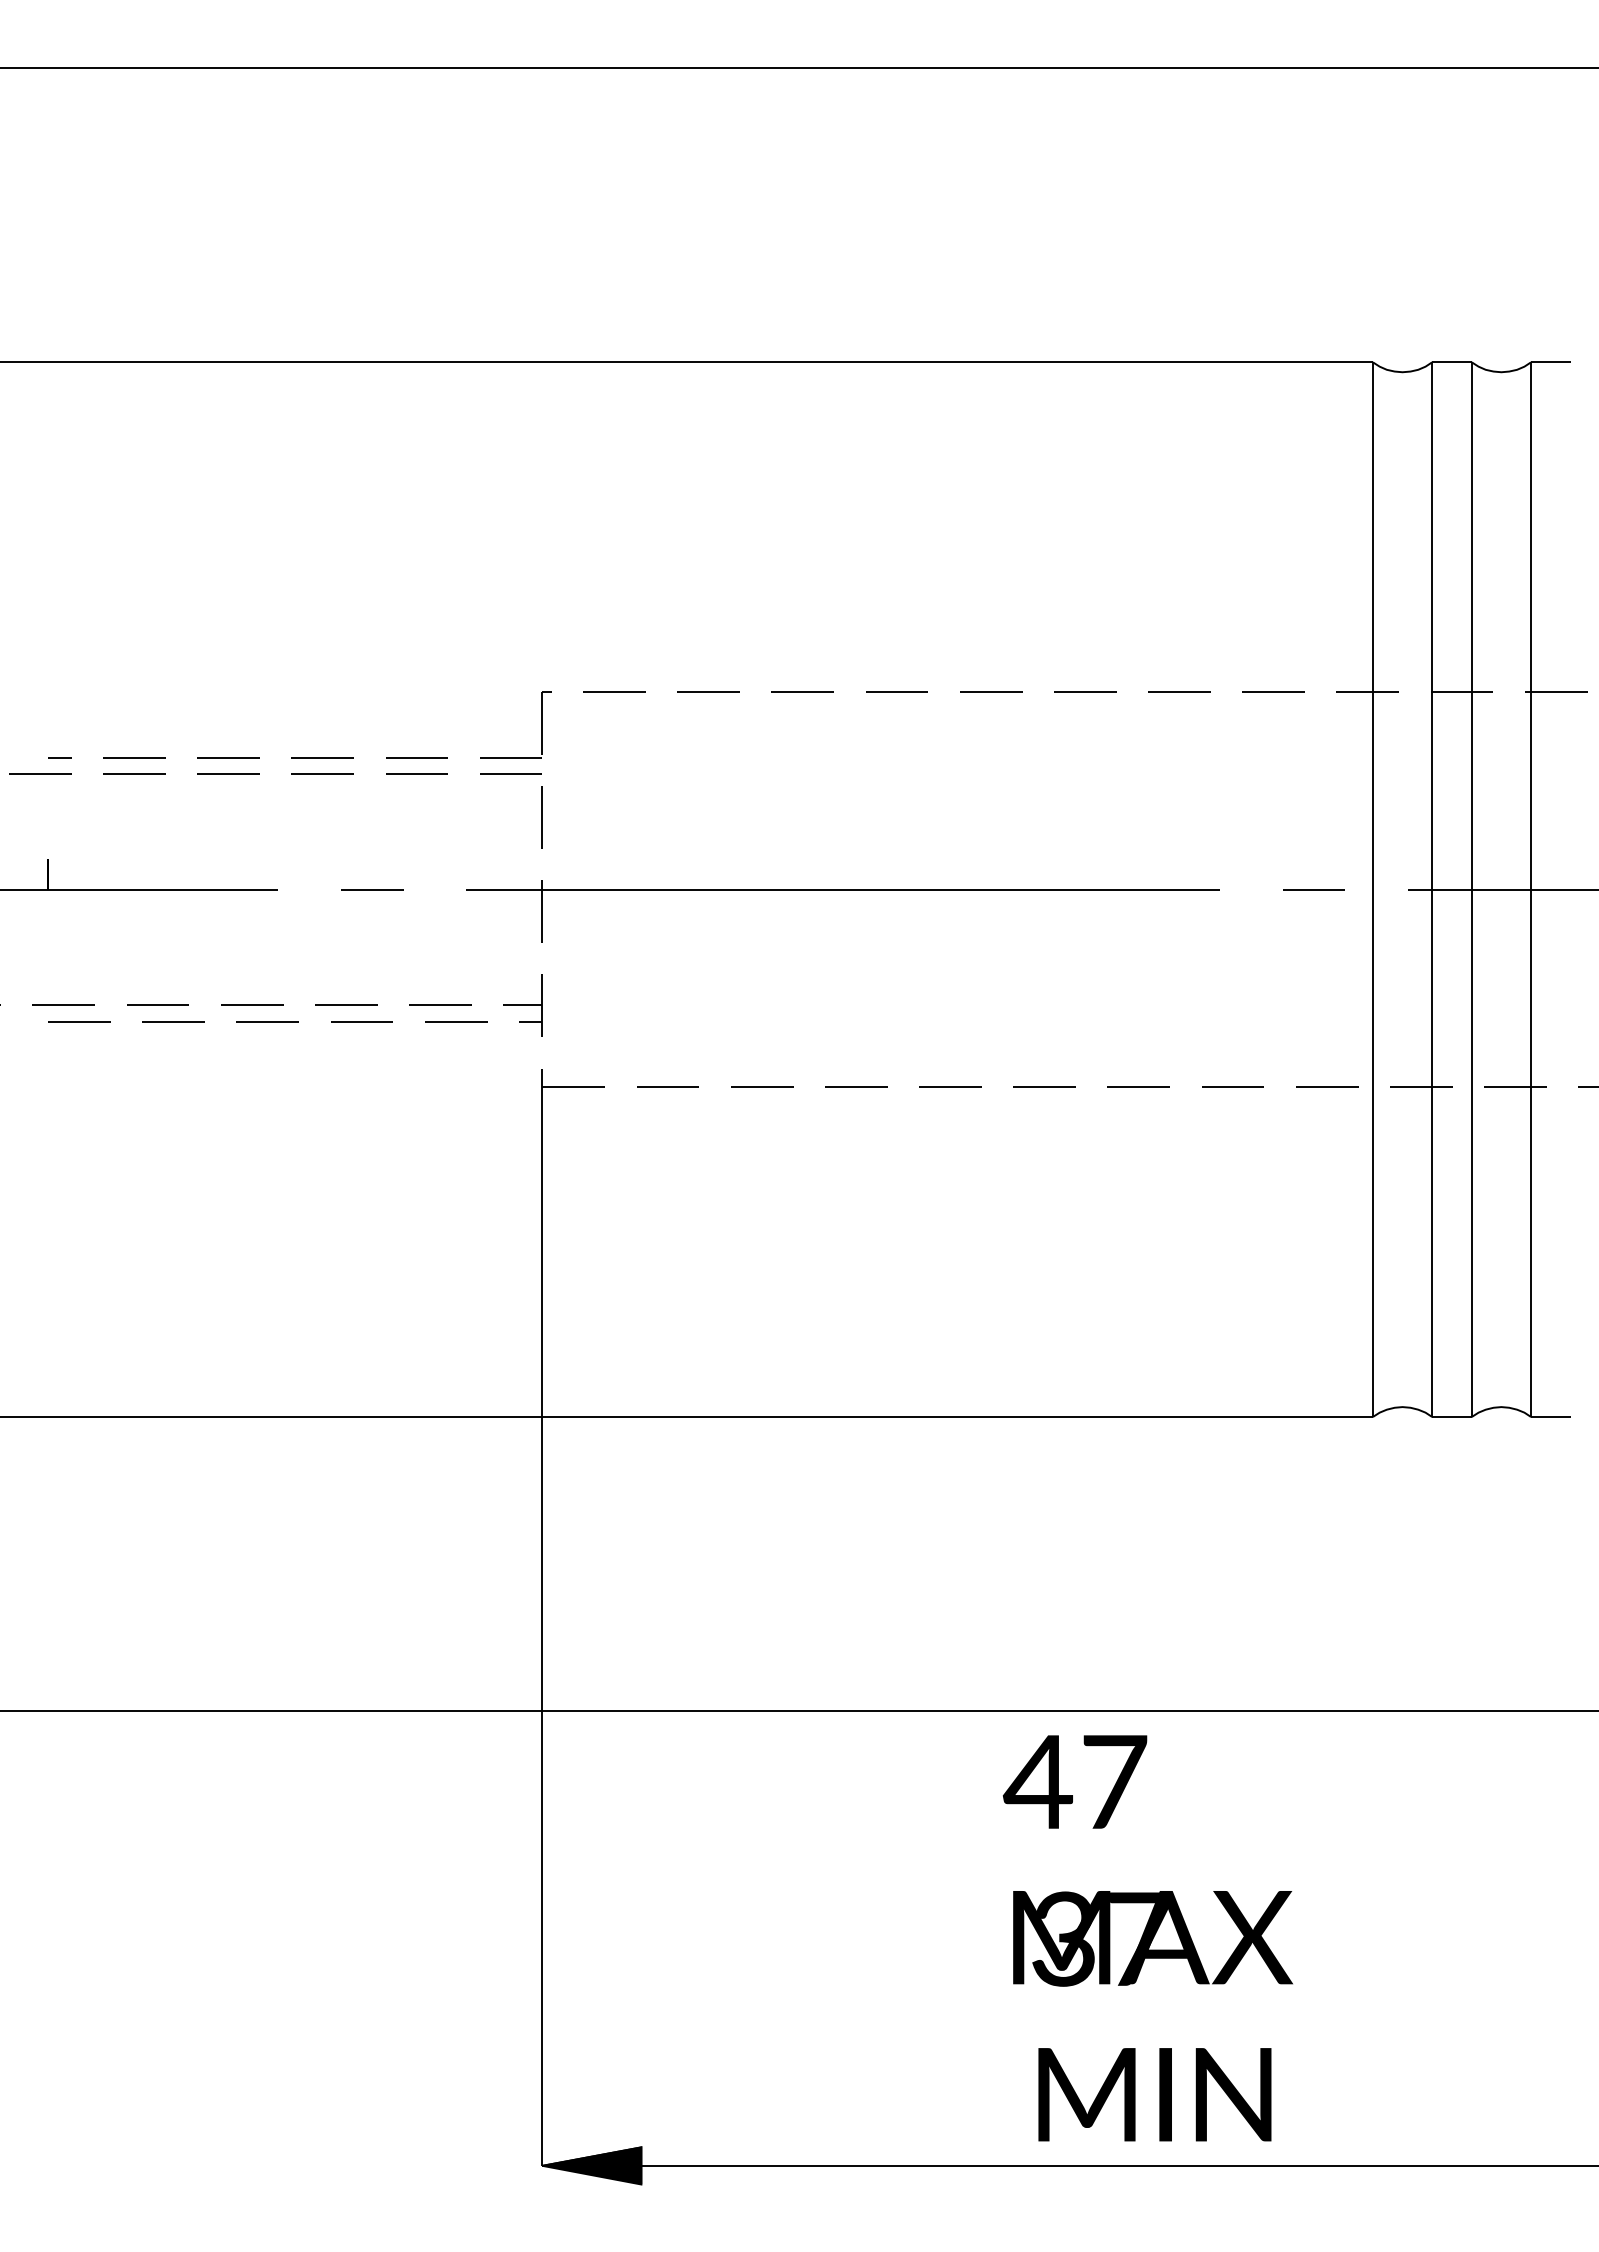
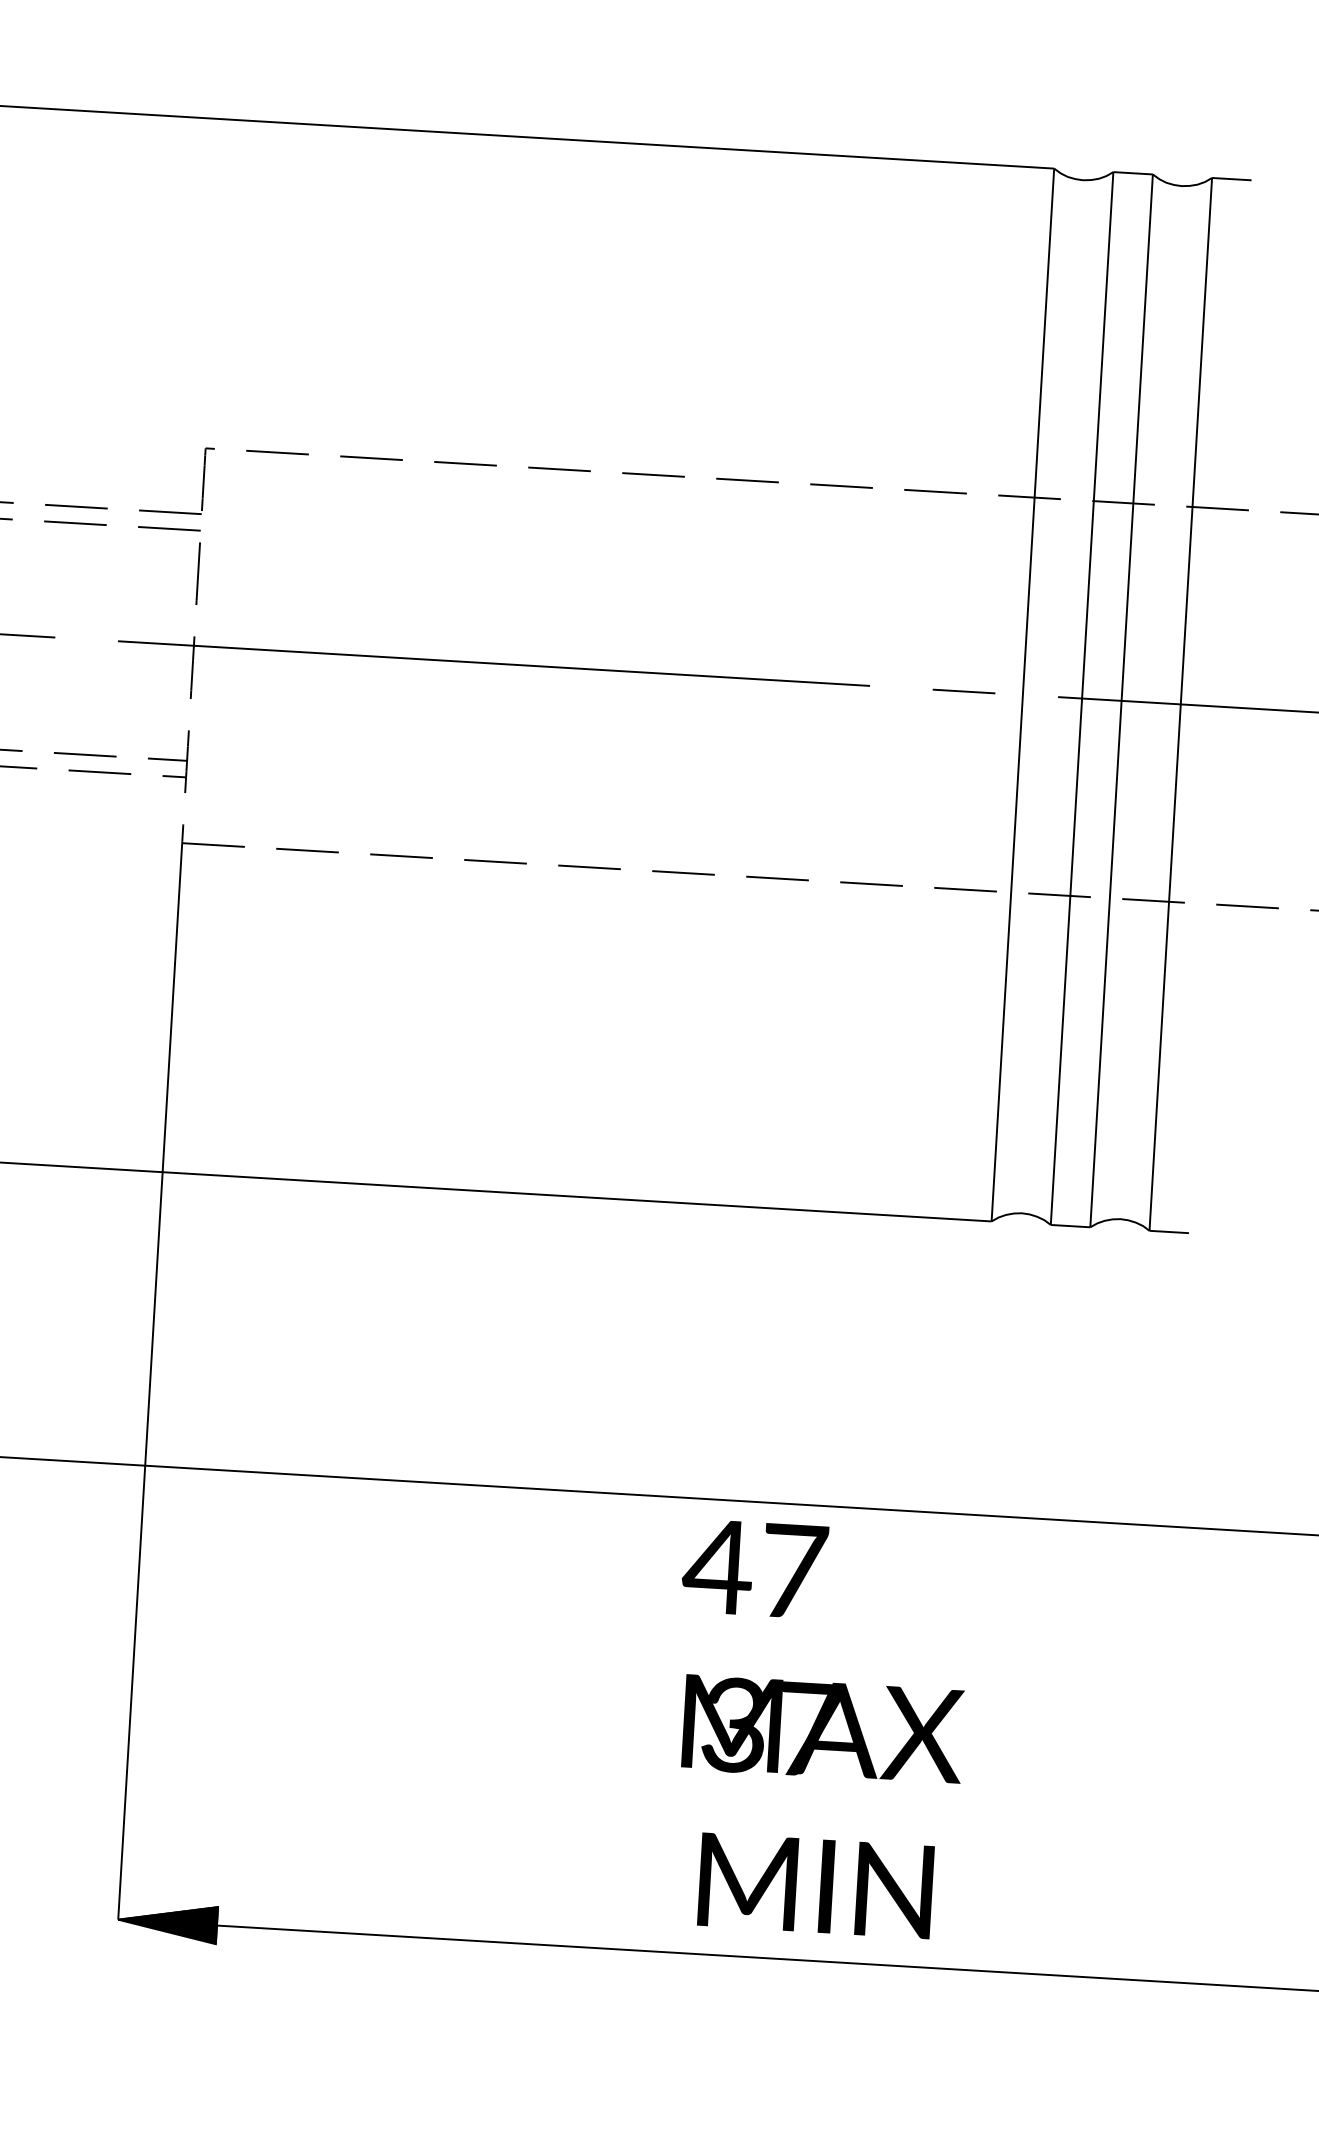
text: (1147, 1938) -> (817, 1729), moved

